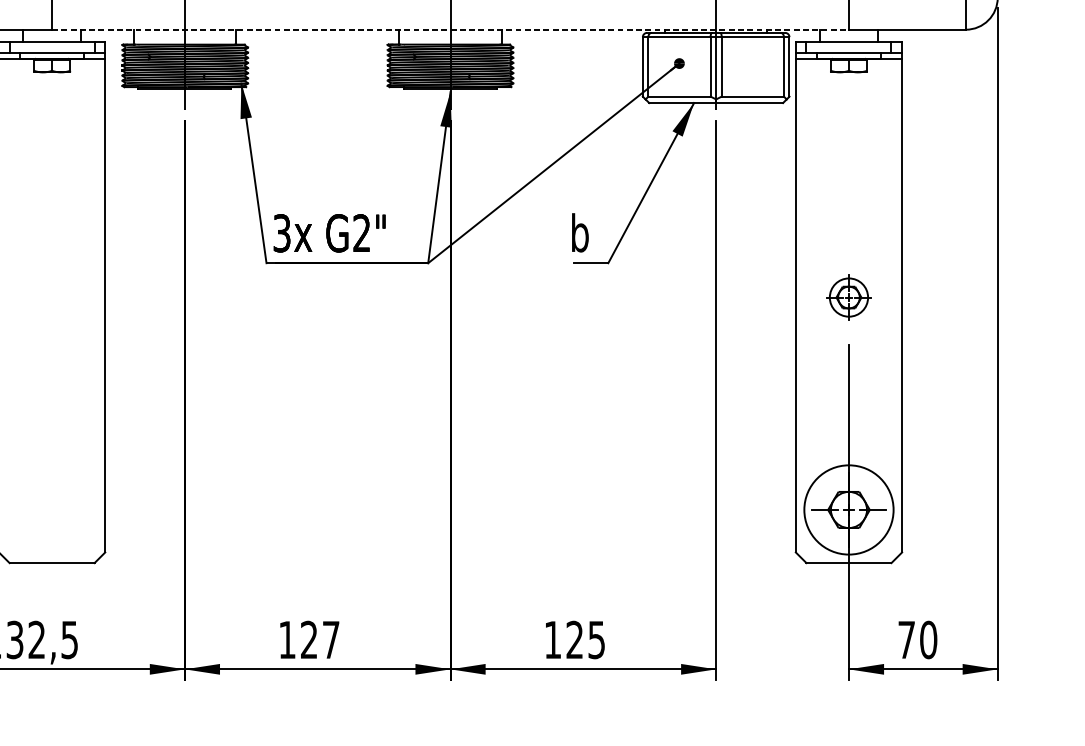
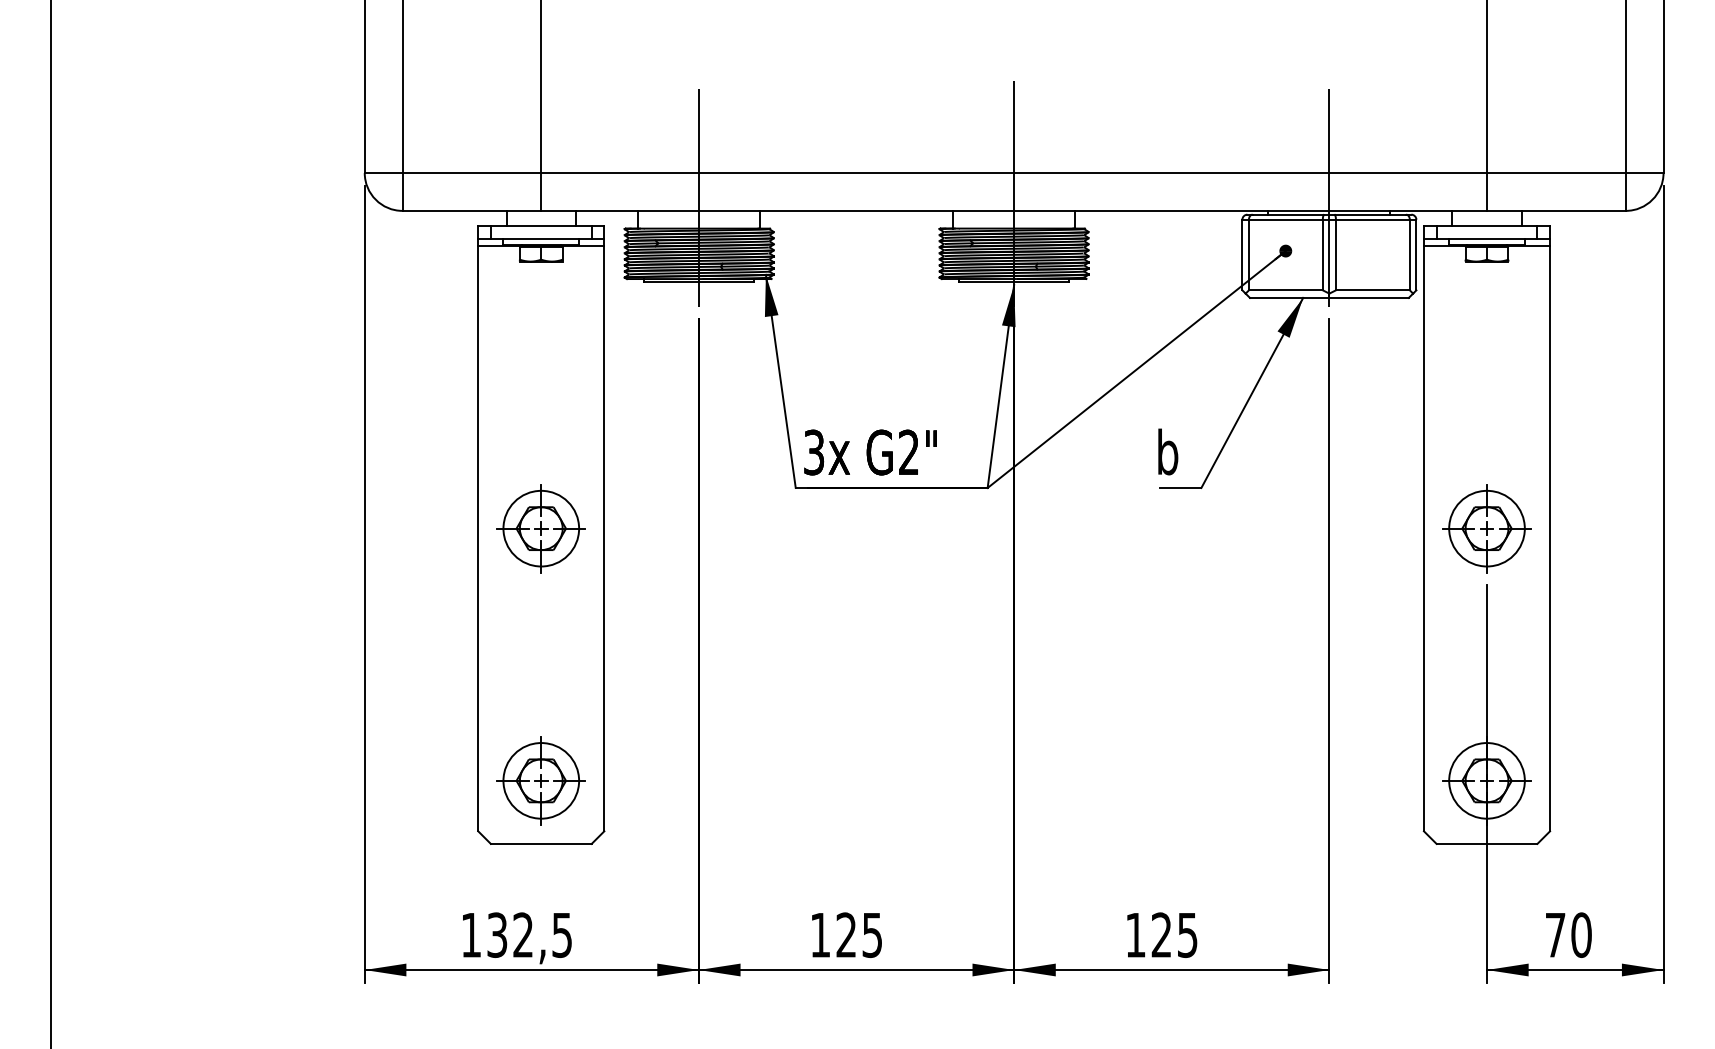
line: (450, 29) -> (1014, 210), dashed -> solid
part: (51, 297) -> (540, 528), added
part: (848, 297) -> (1486, 528), size x1.67
part: (51, 509) -> (540, 780), added
circle: (848, 509) -> (1486, 780), size x0.71
text: (331, 640) -> (872, 935), 127 -> 125

